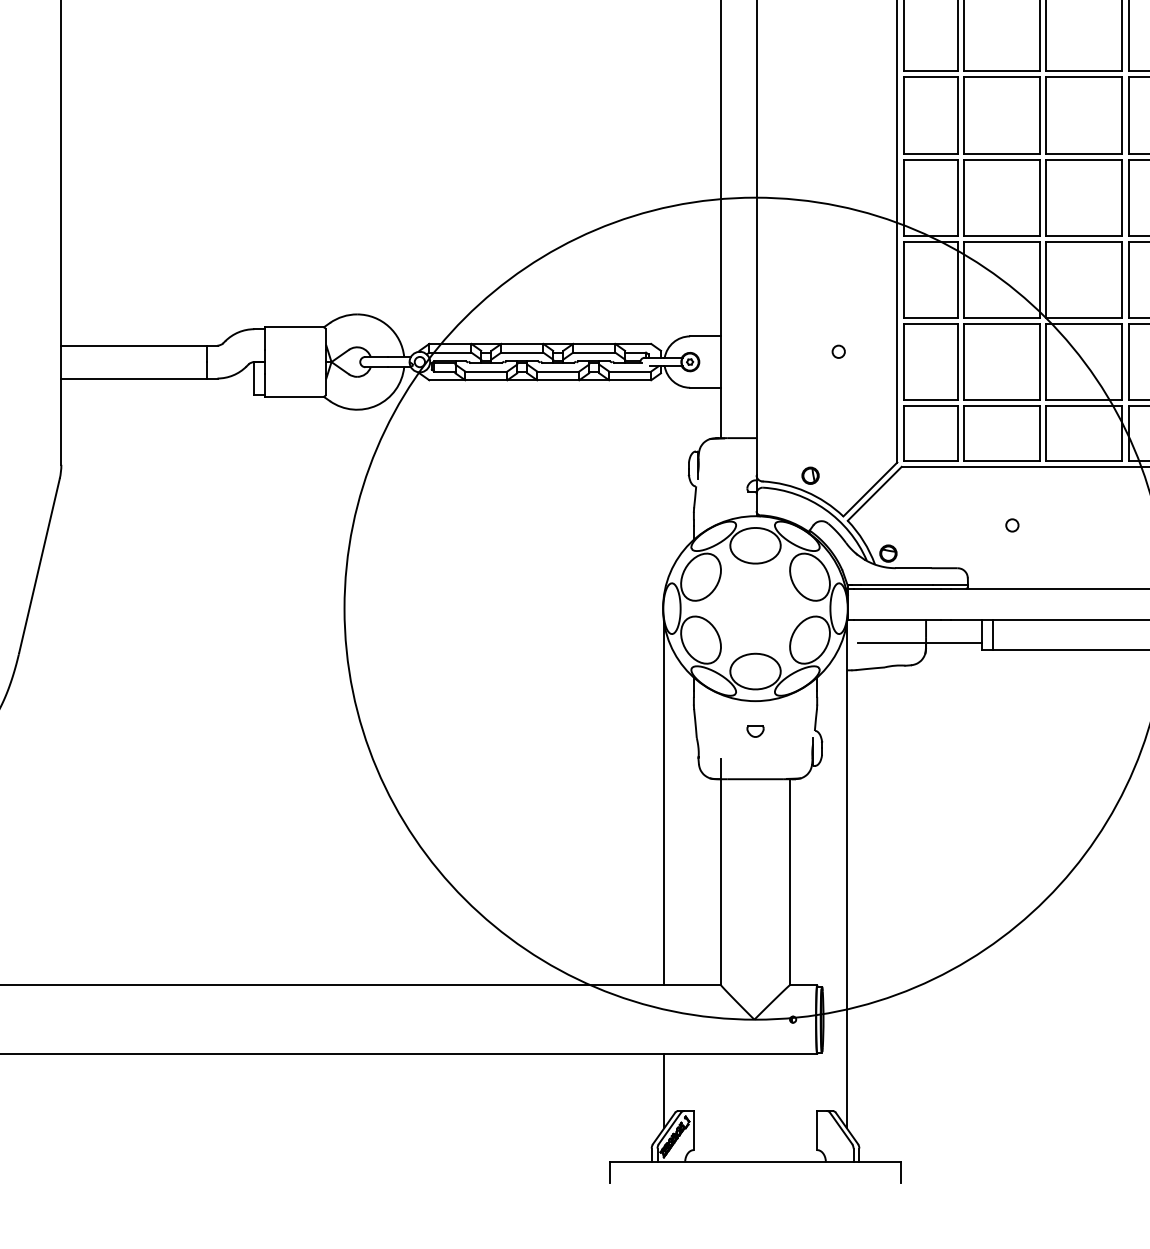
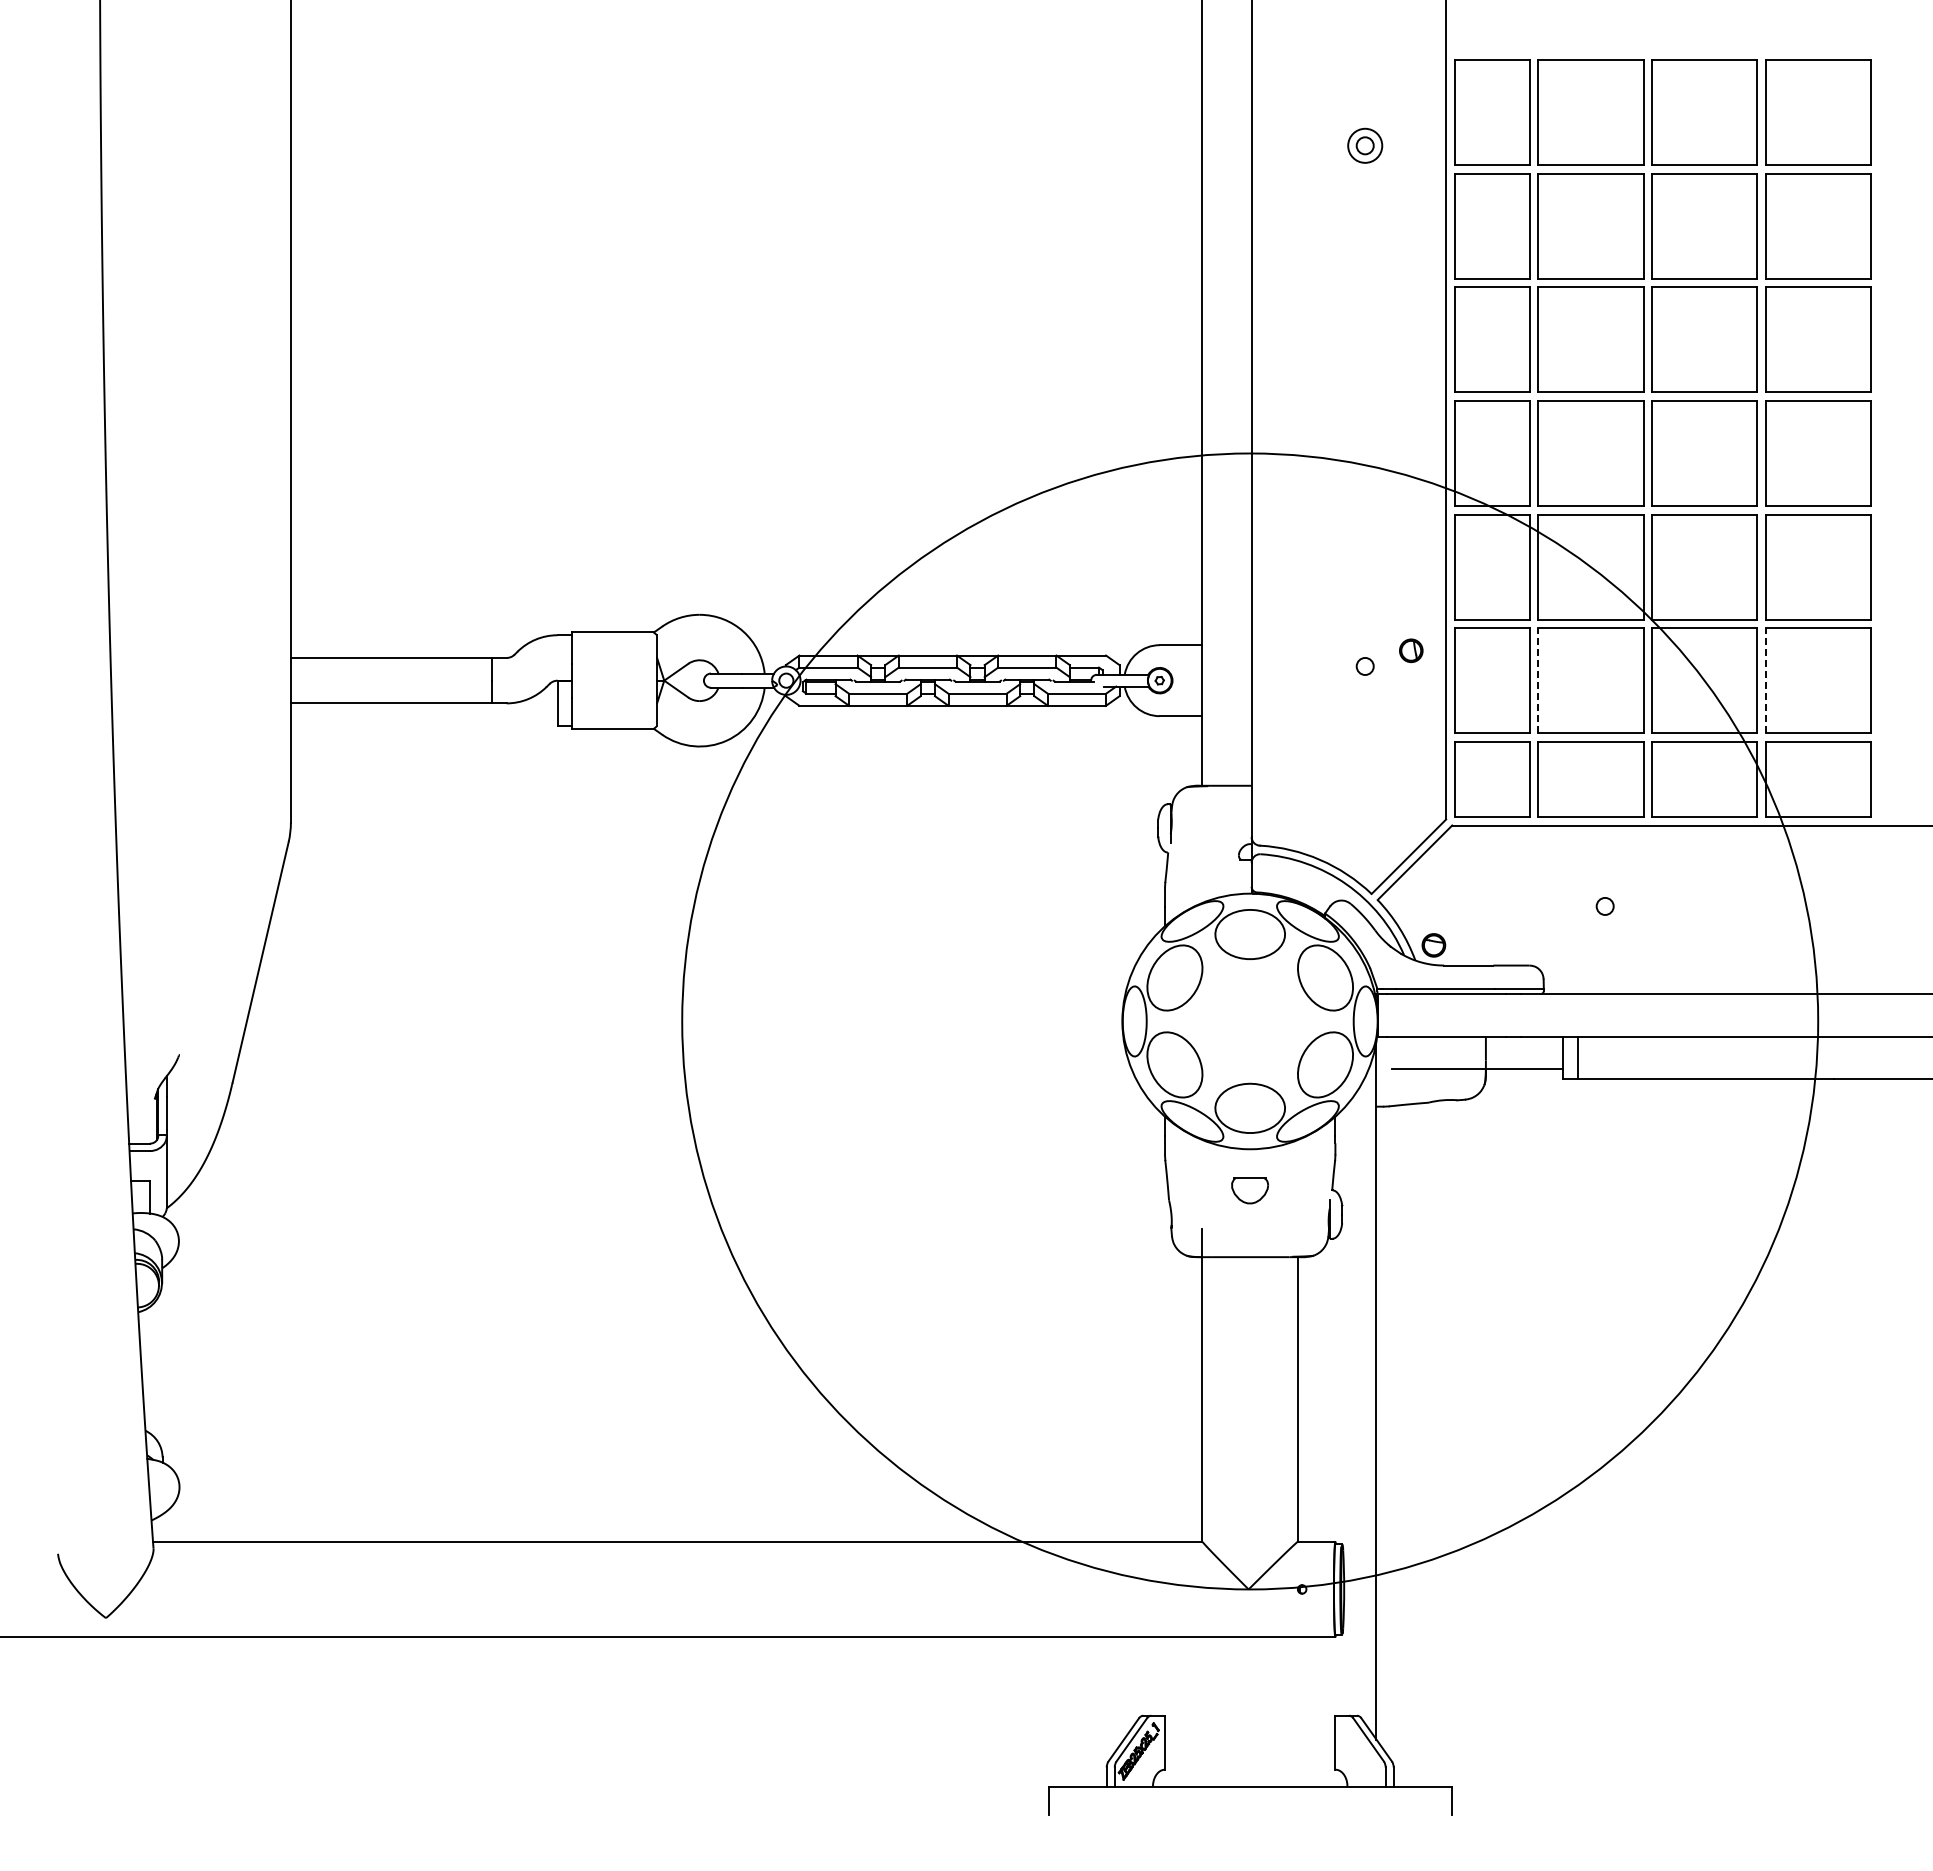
line: (964, 361) -> (1538, 680), solid -> dashed
line: (1128, 361) -> (1765, 680), solid -> dashed
part: (810, 475) -> (1411, 650), moved
part: (755, 730) -> (1250, 1190), size x1.6
line: (663, 804) -> (1123, 1291), removed
line: (663, 1091) -> (1123, 1688), removed

